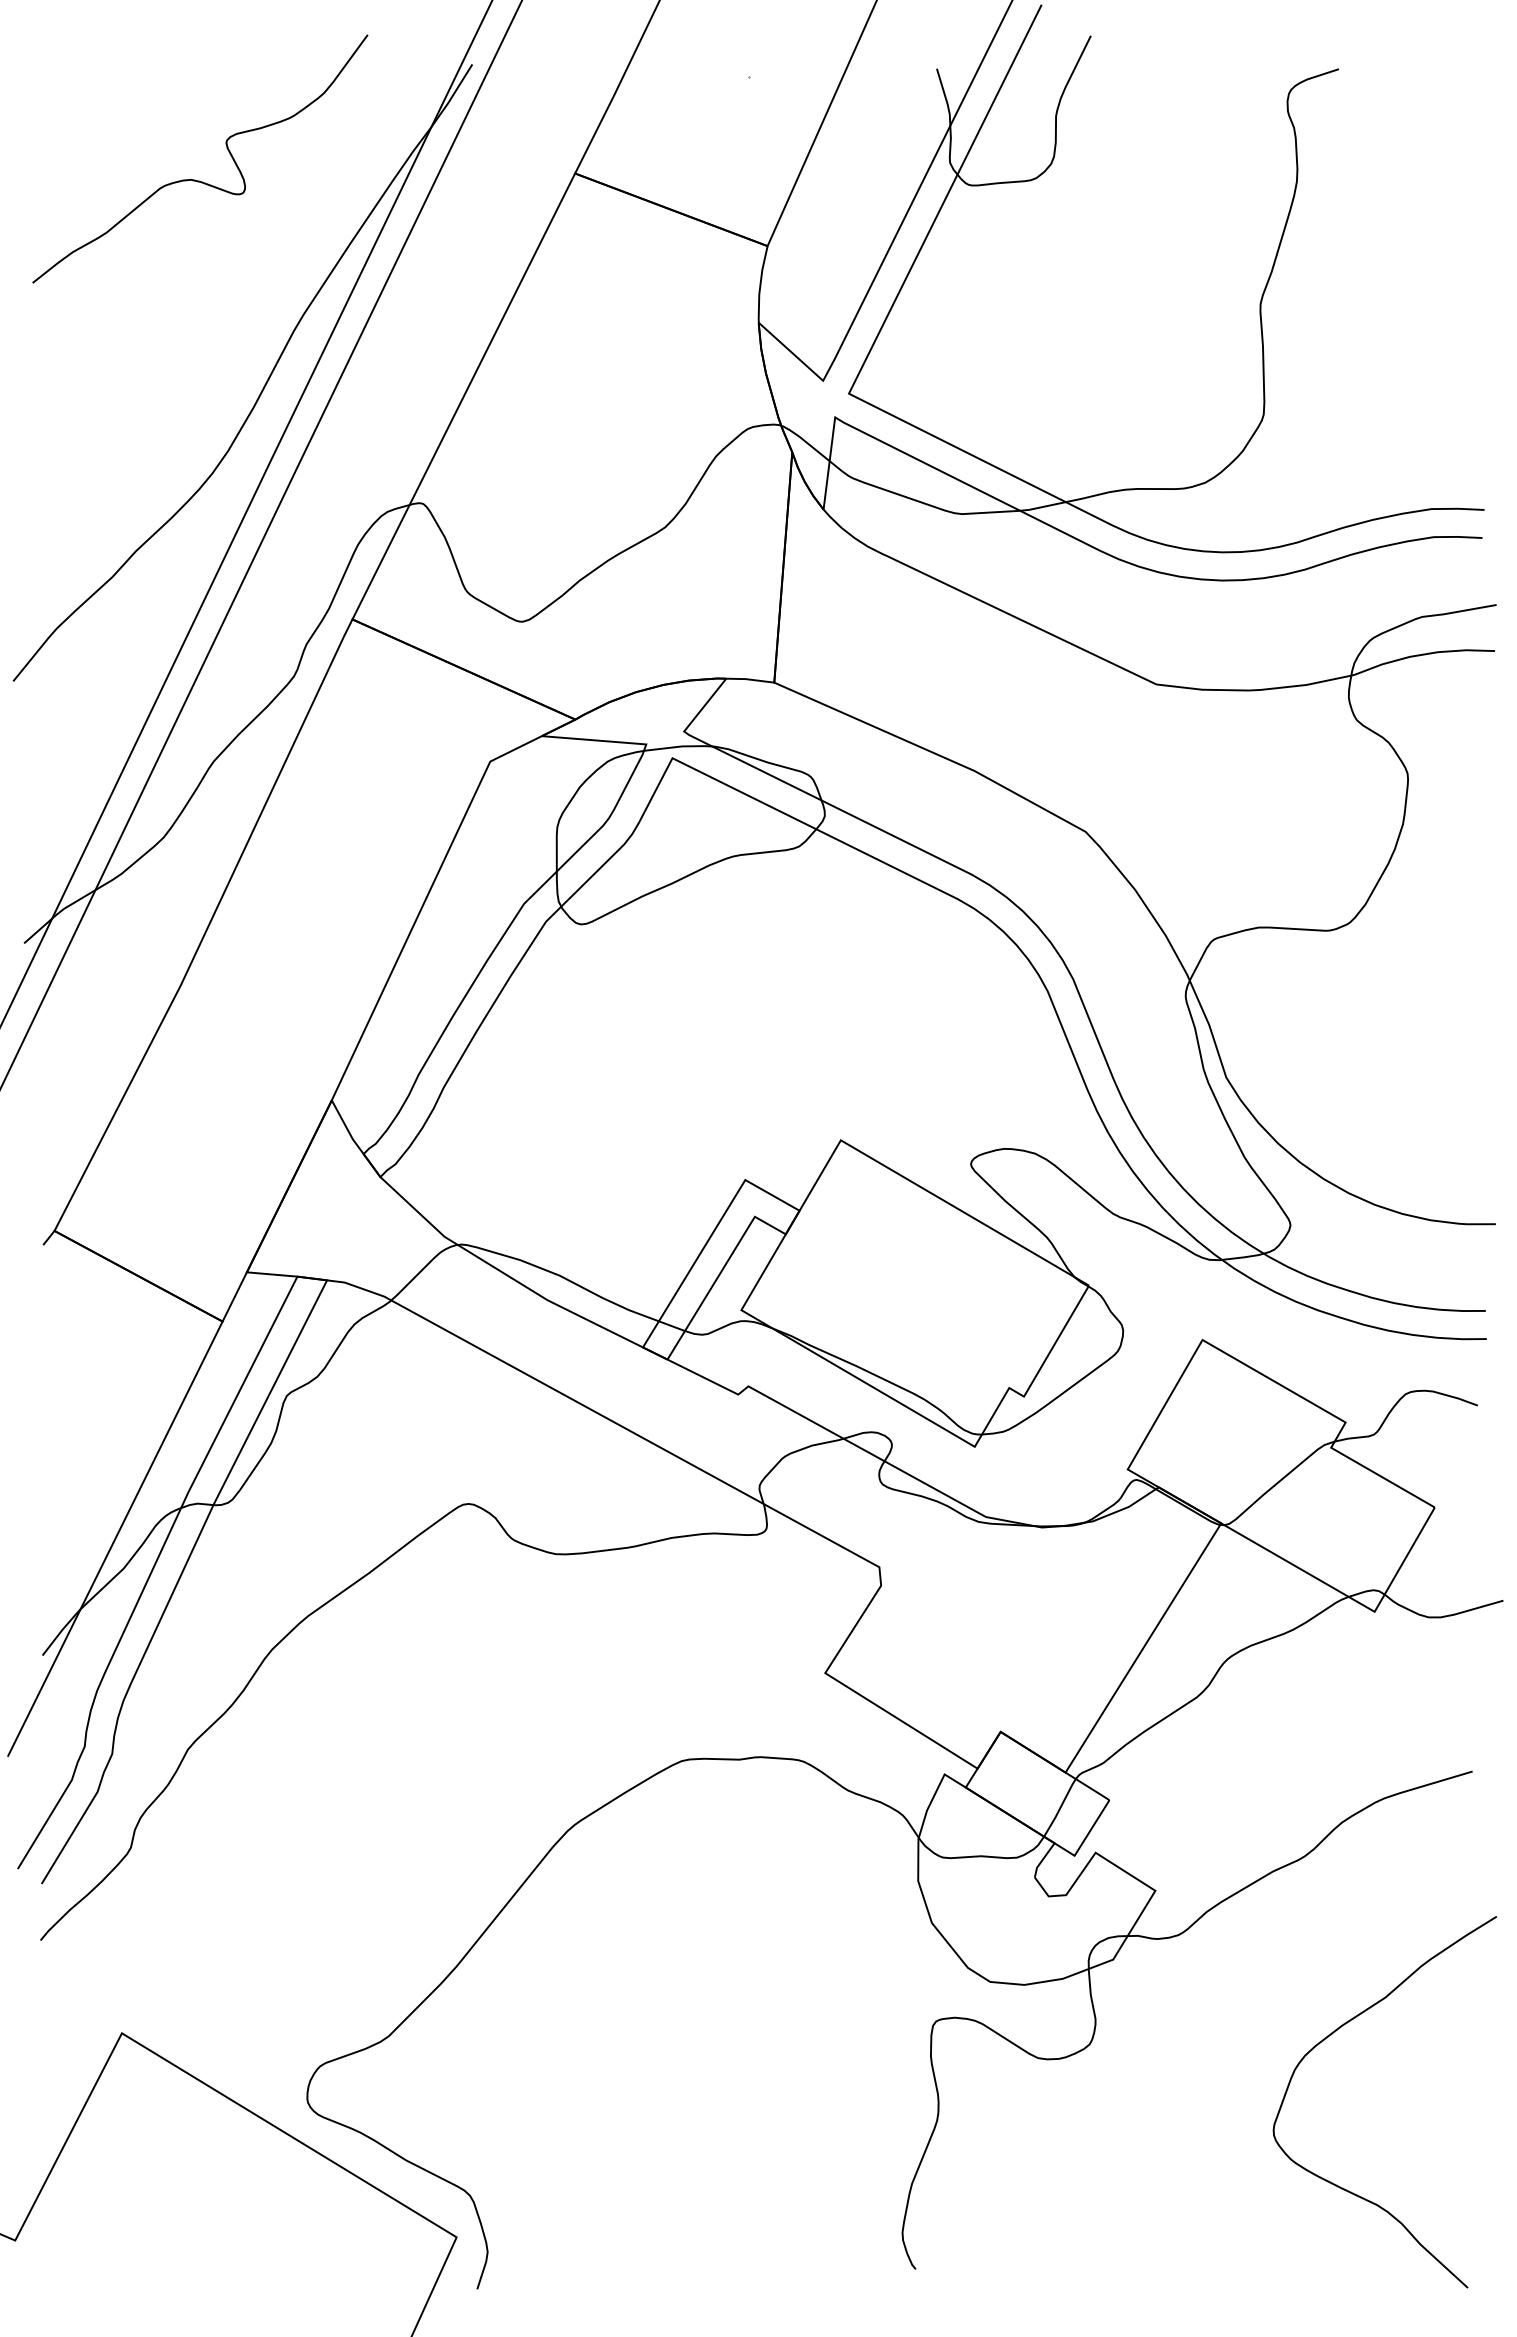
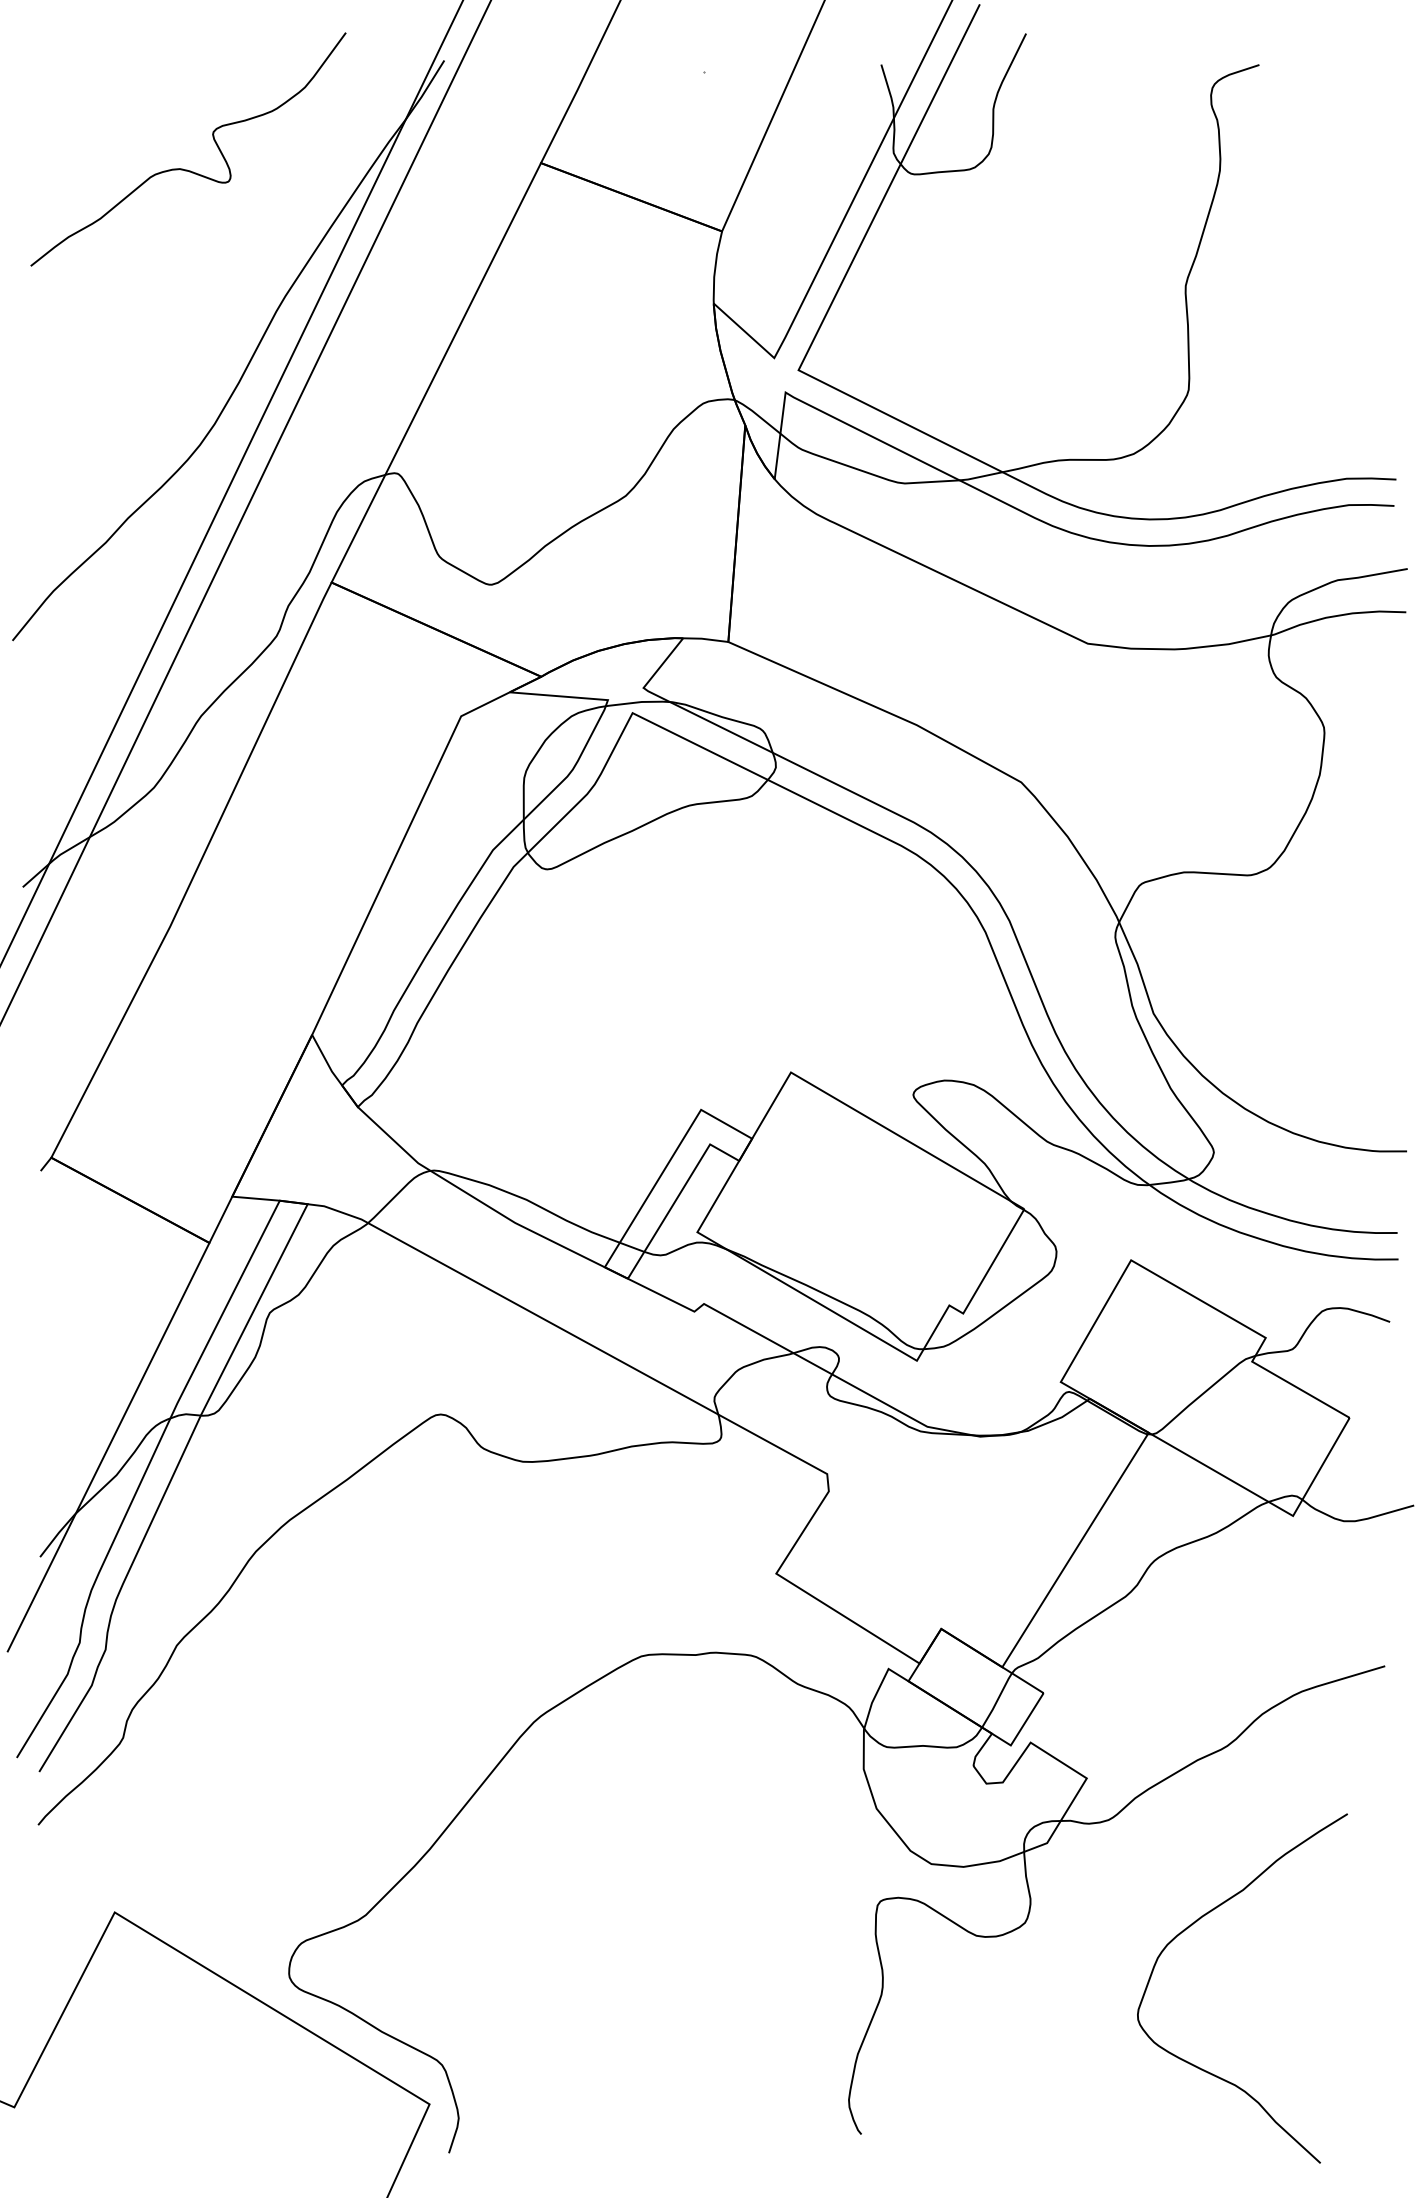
curve: (1331, 2035) -> (1192, 1925), moved

